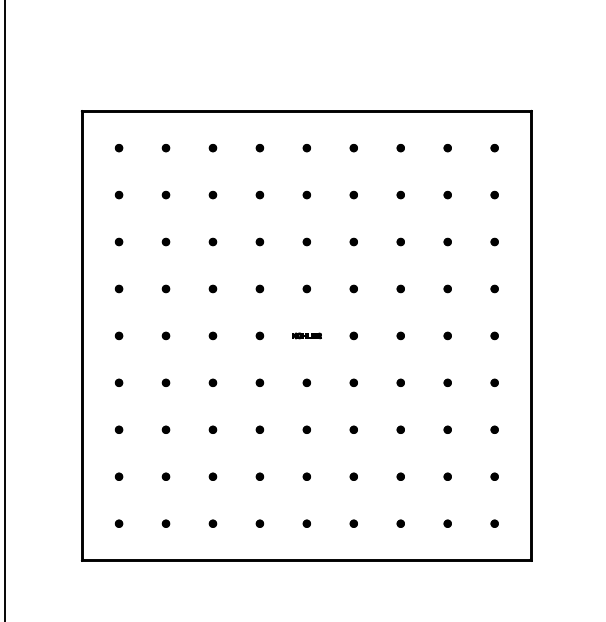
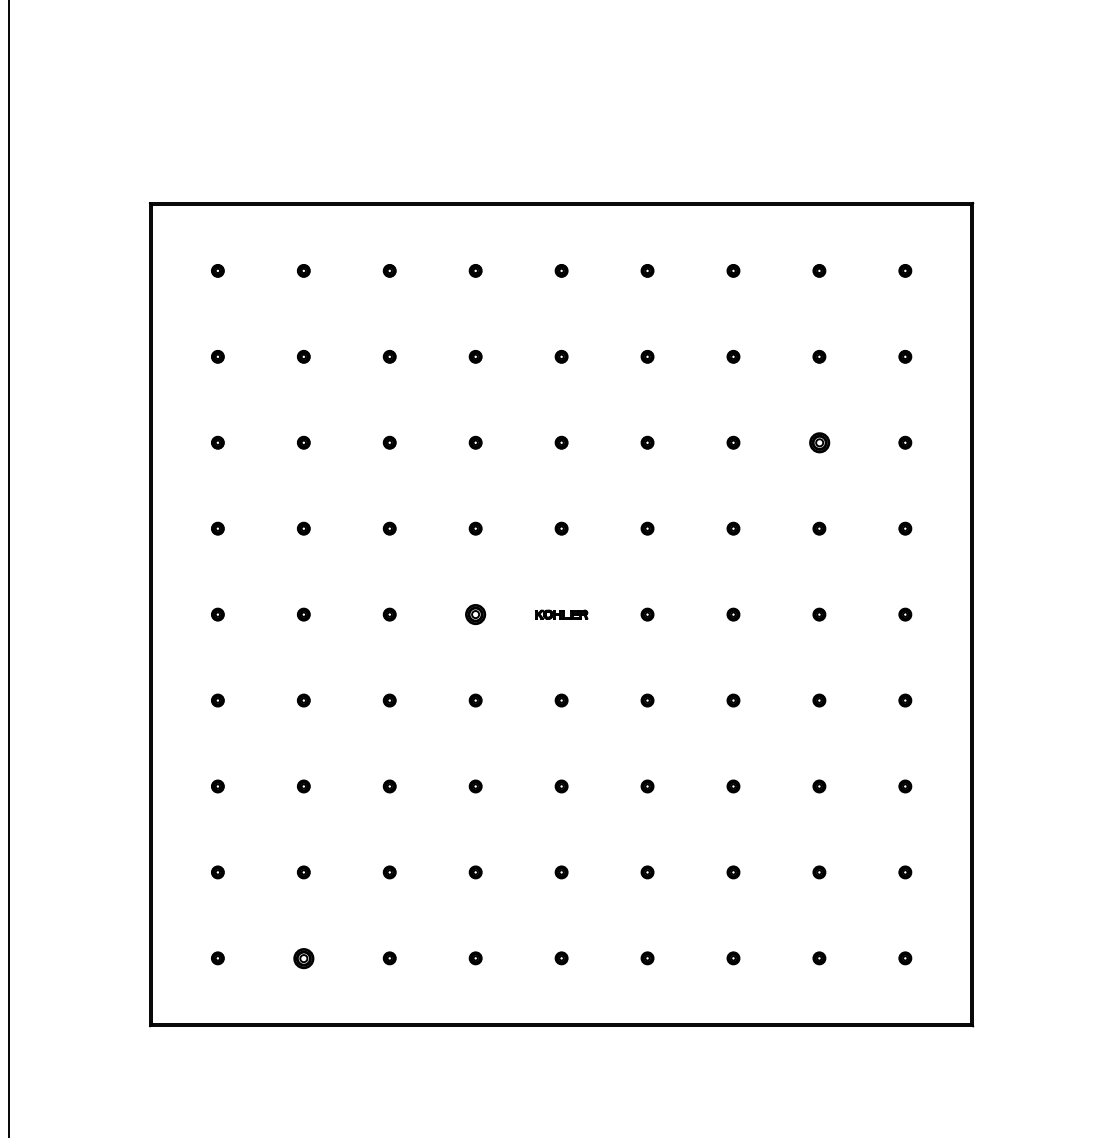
part: (447, 241) -> (818, 441), size x1.6
part: (259, 335) -> (474, 613), size x1.6
part: (165, 523) -> (302, 957), size x1.6

